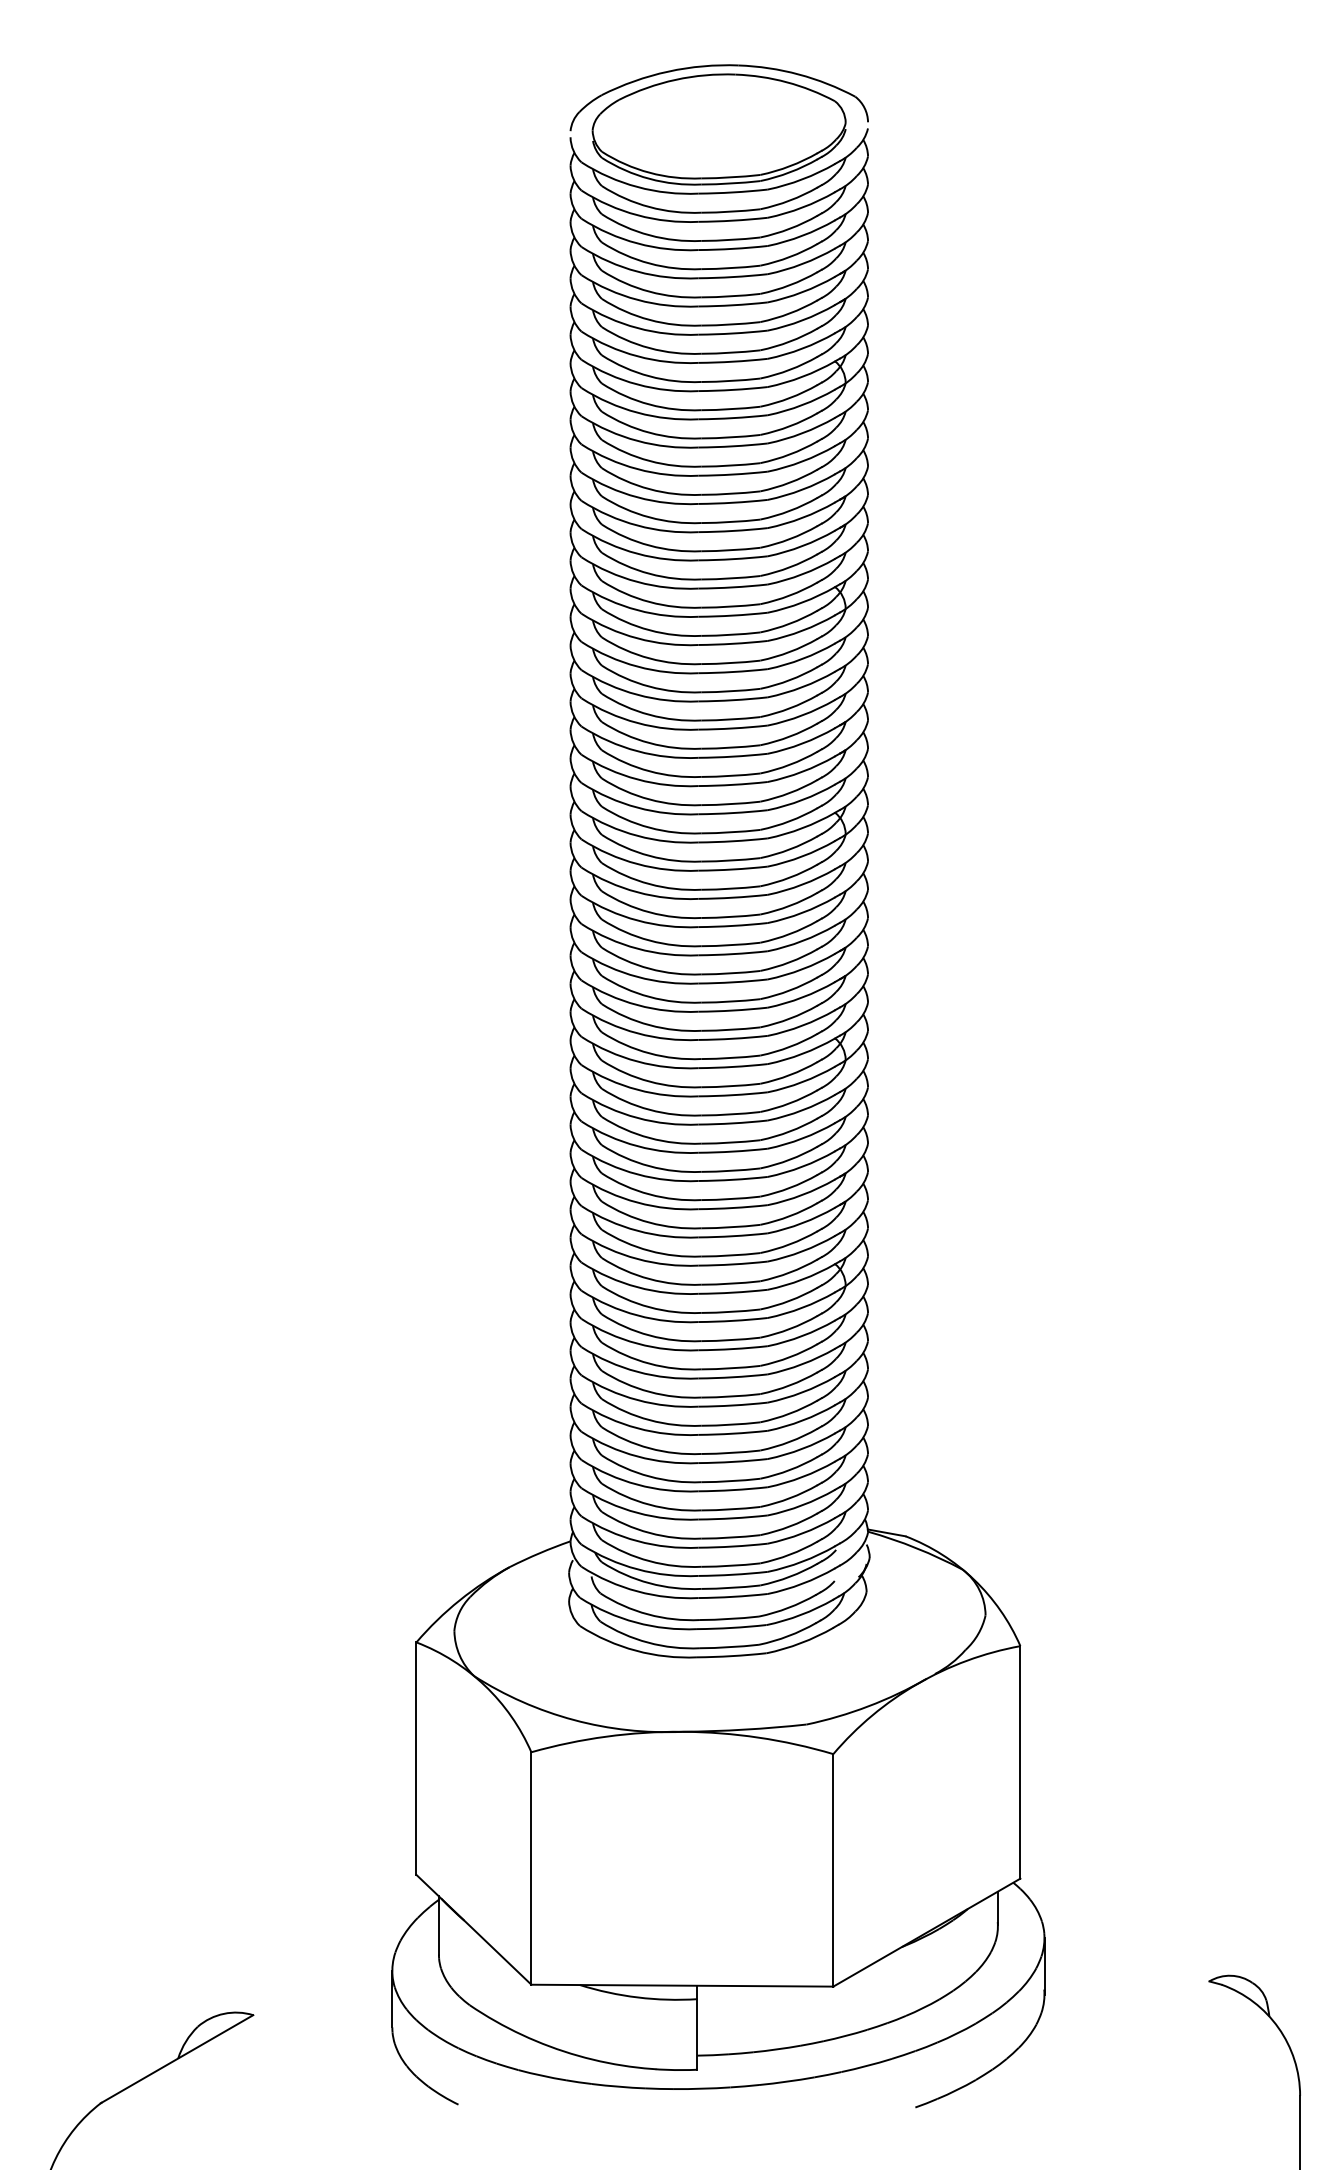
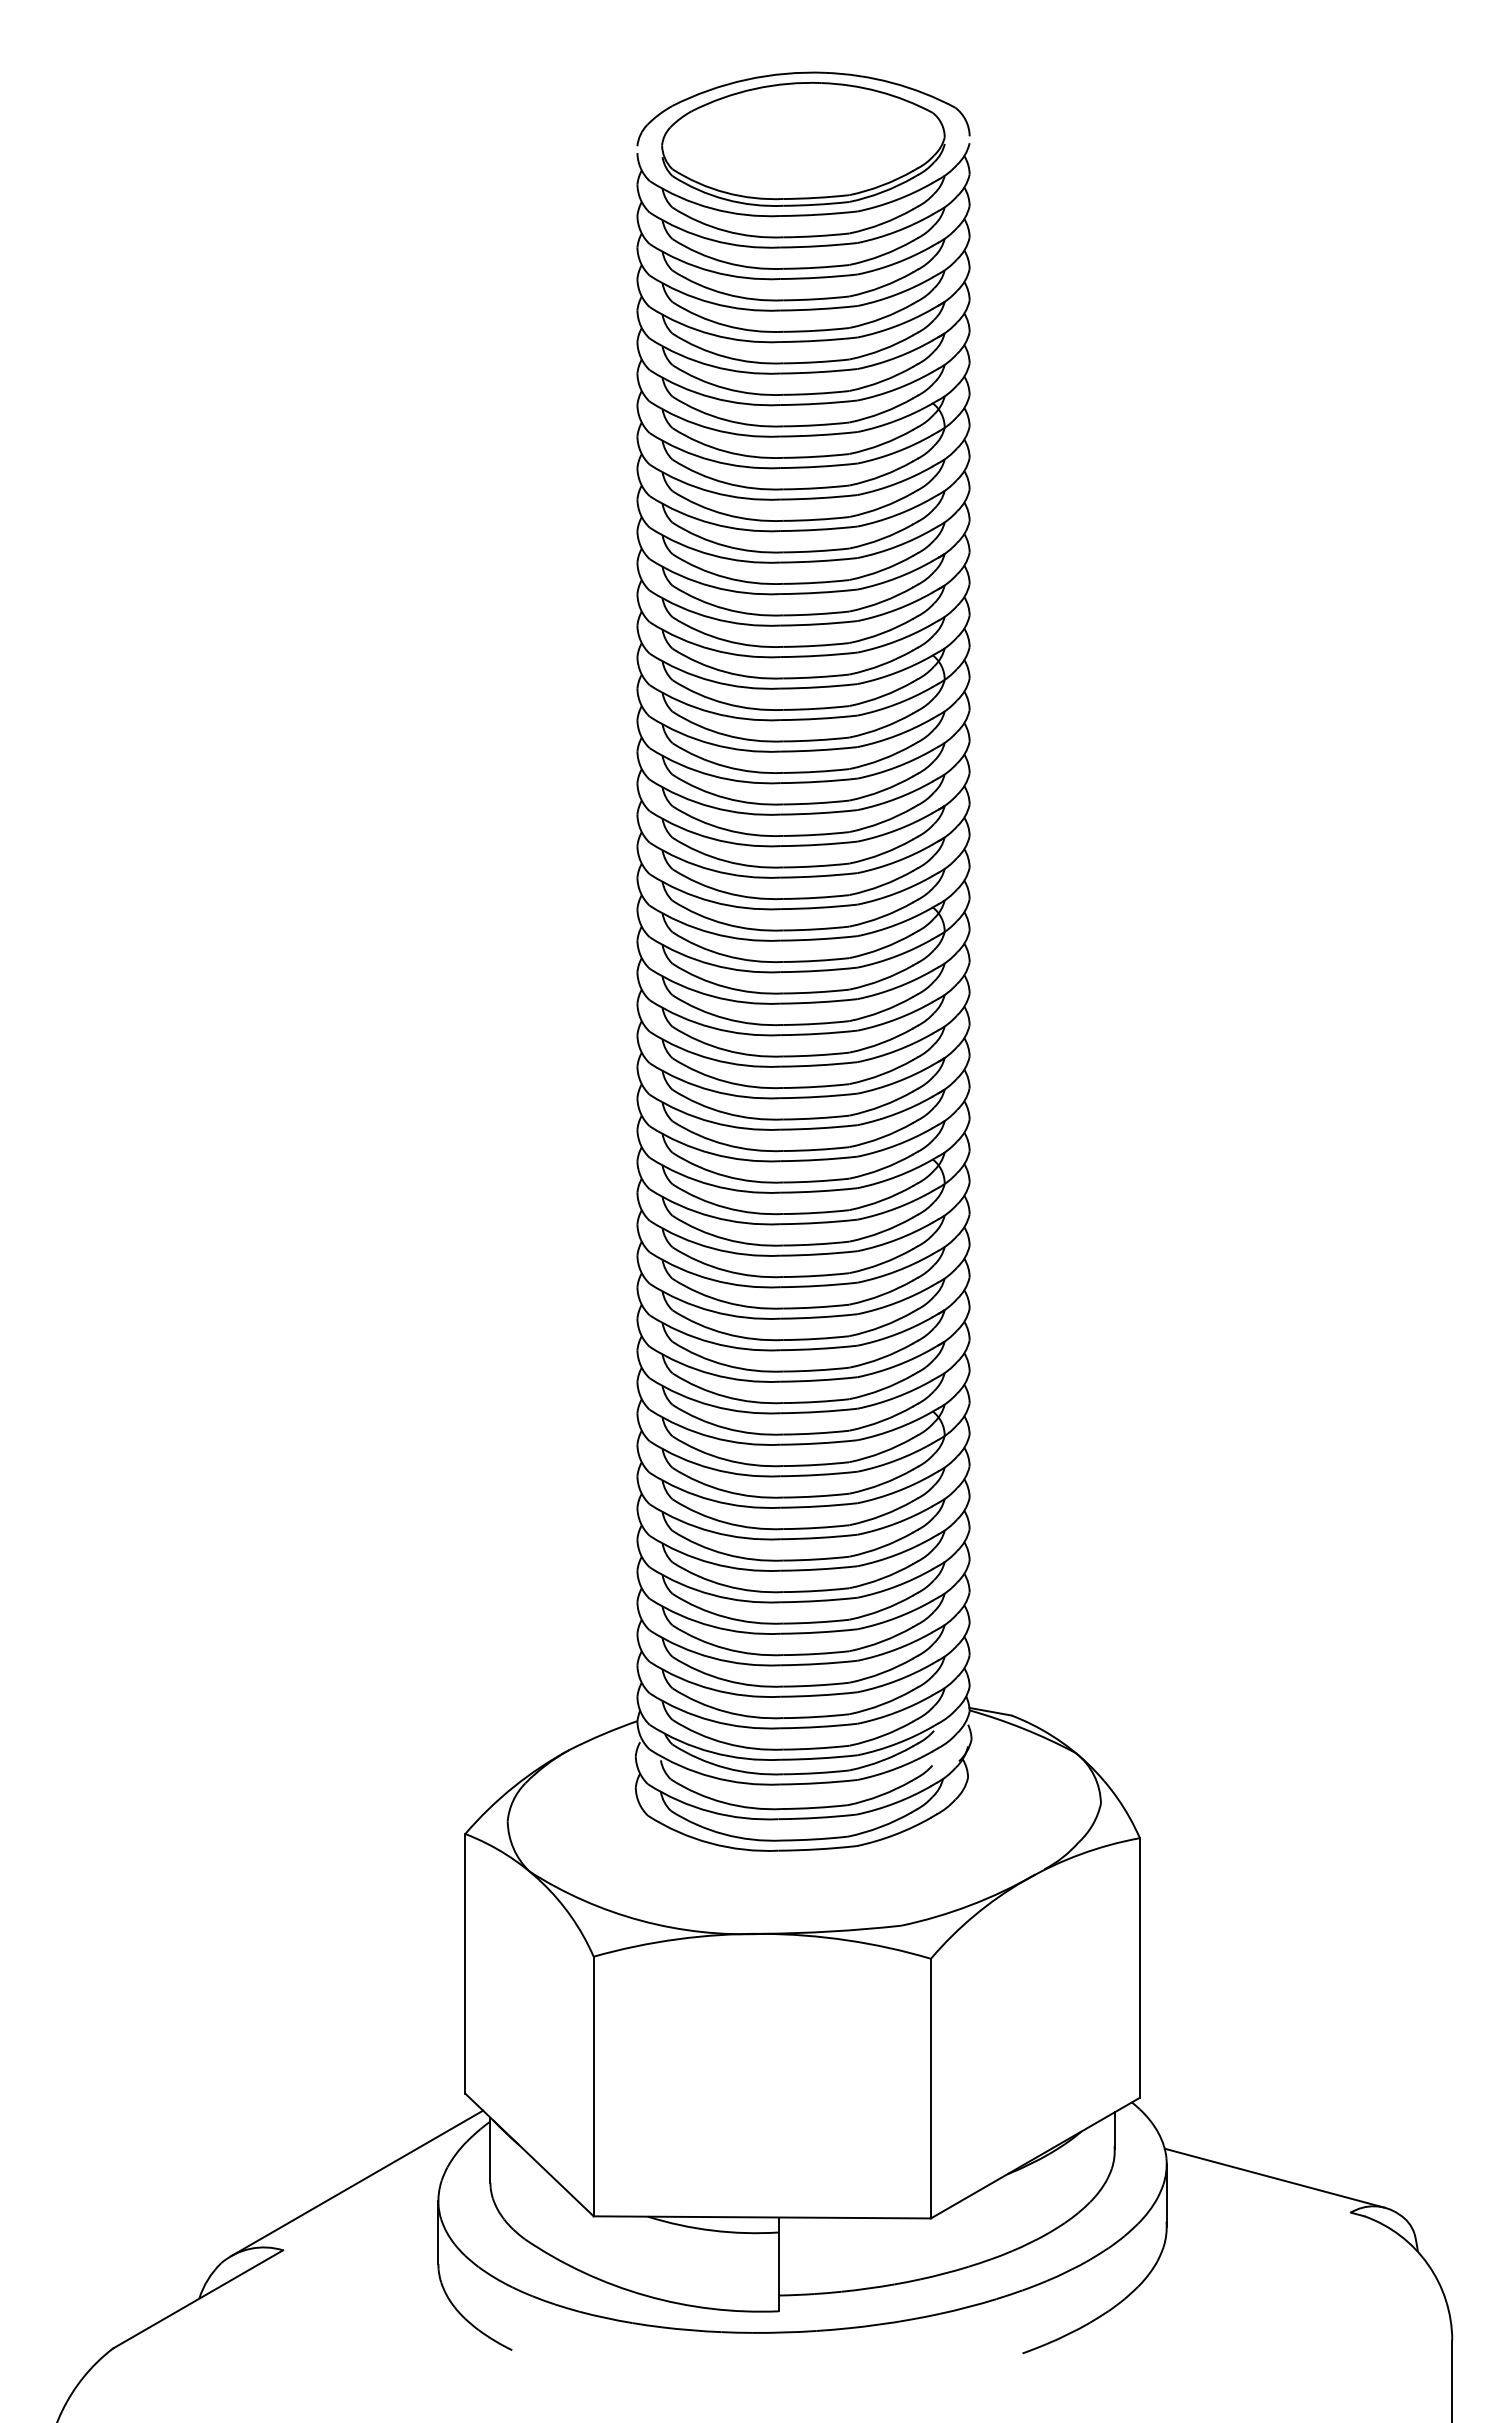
line: (1140, 1949) -> (1274, 2177), added
line: (319, 1955) -> (357, 2183), added

